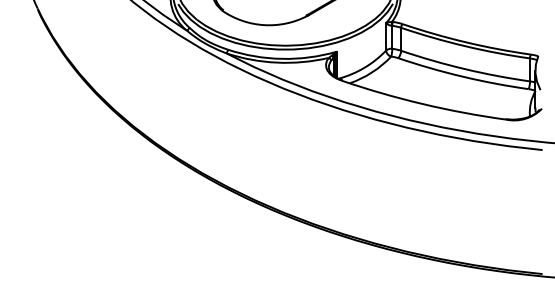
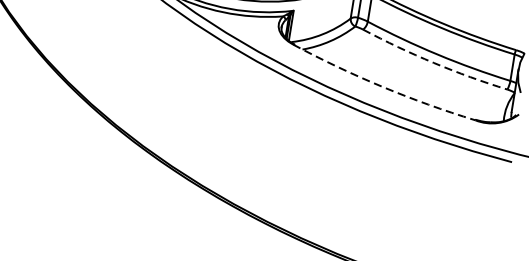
arc: (462, 76) -> (433, 62), solid -> dashed
arc: (422, 103) -> (382, 86), solid -> dashed

